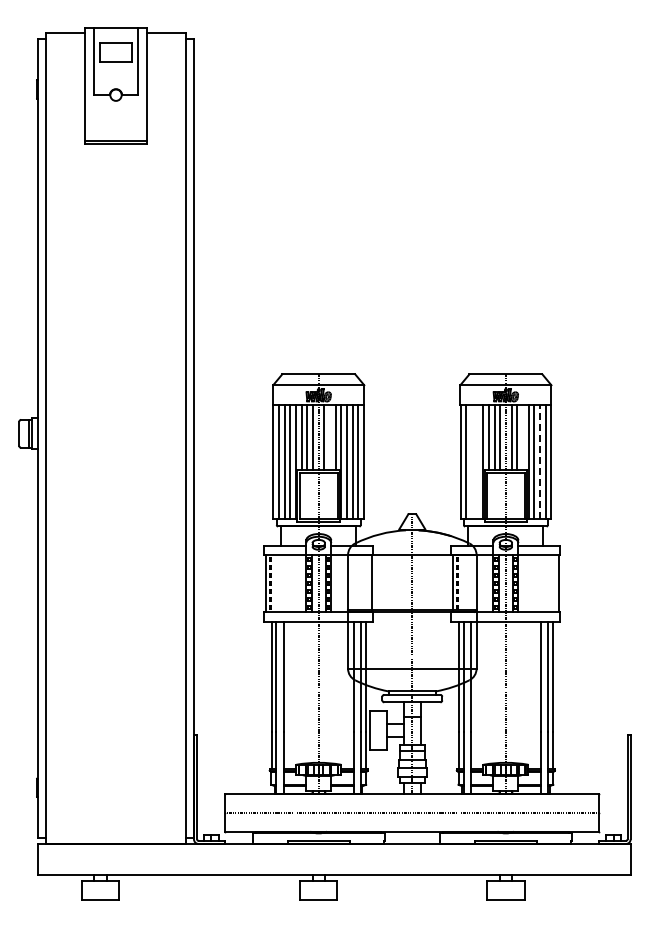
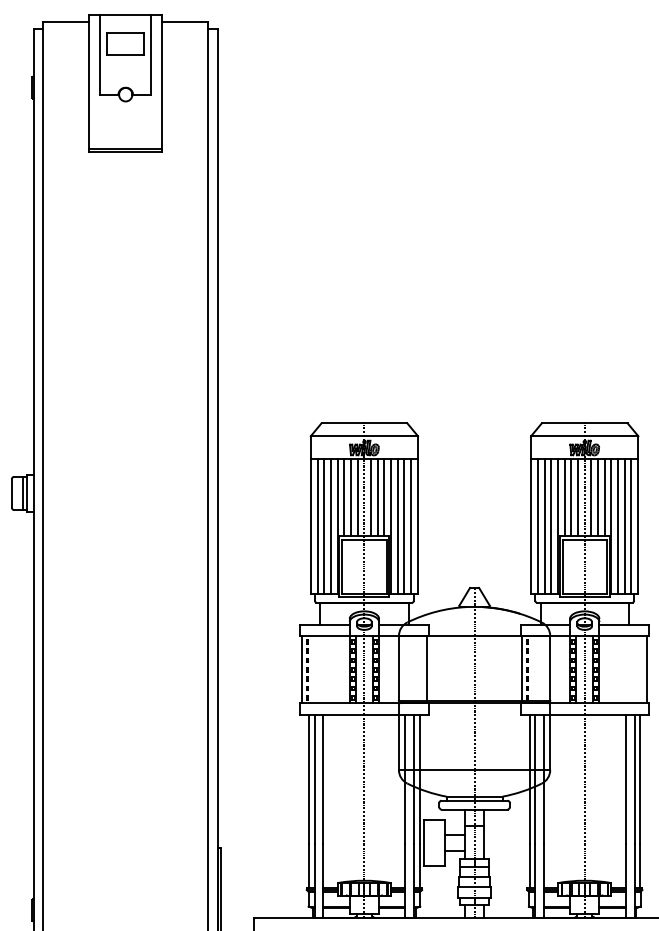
line: (330, 437) -> (378, 497), added
line: (522, 437) -> (604, 497), added
line: (471, 461) -> (544, 525), added
line: (477, 461) -> (551, 525), added
line: (539, 461) -> (624, 525), dashed -> solid

